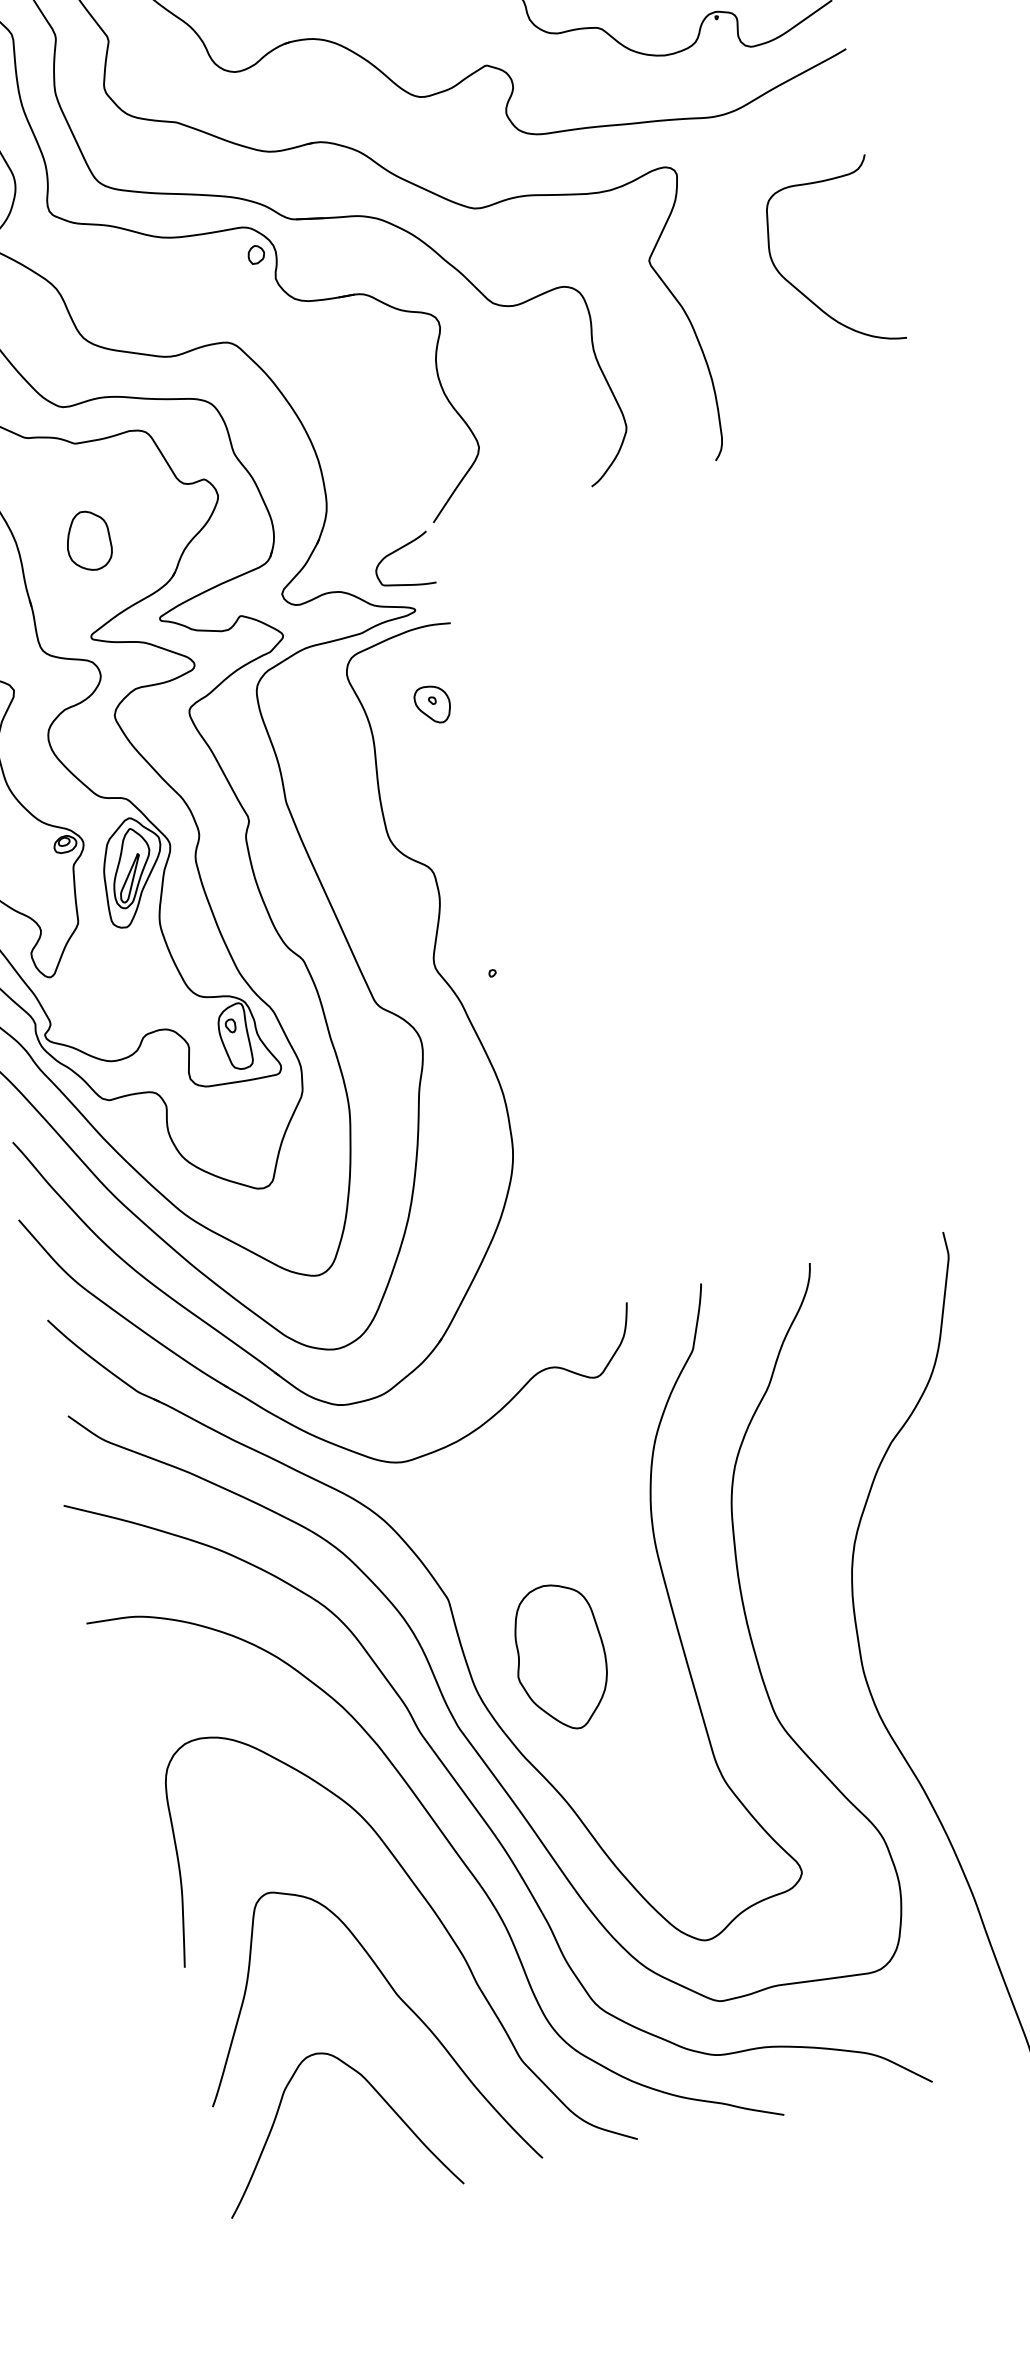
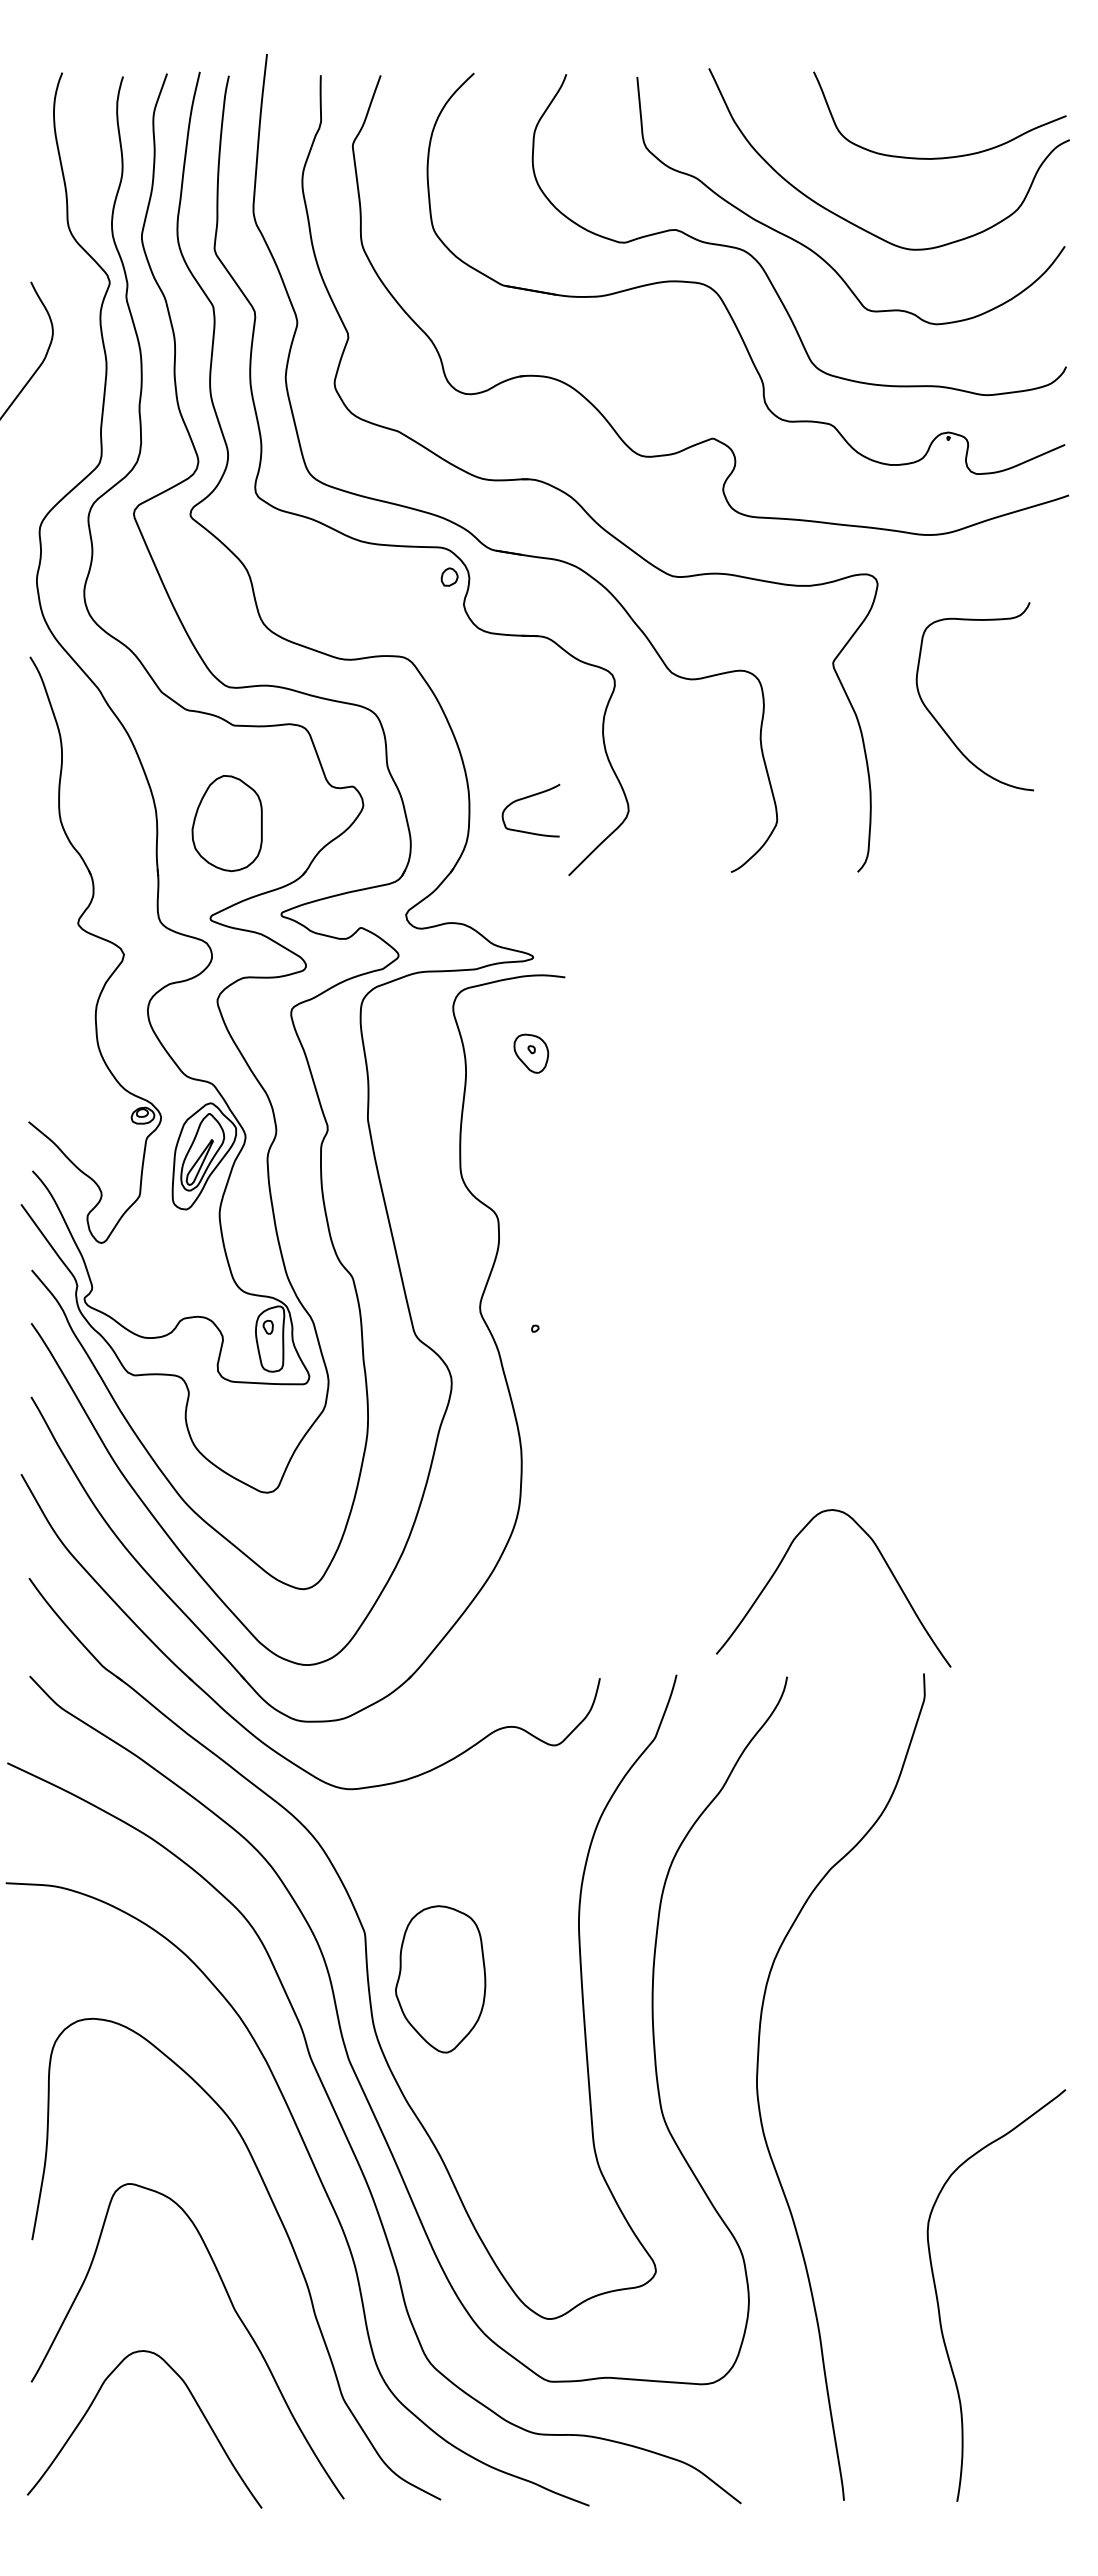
curve: (799, 289) -> (938, 721), moved
part: (87, 541) -> (226, 823), size x1.6
curve: (397, 551) -> (527, 798), moved
curve: (782, 1149) -> (783, 1560), added
part: (559, 1657) -> (440, 1979), moved

